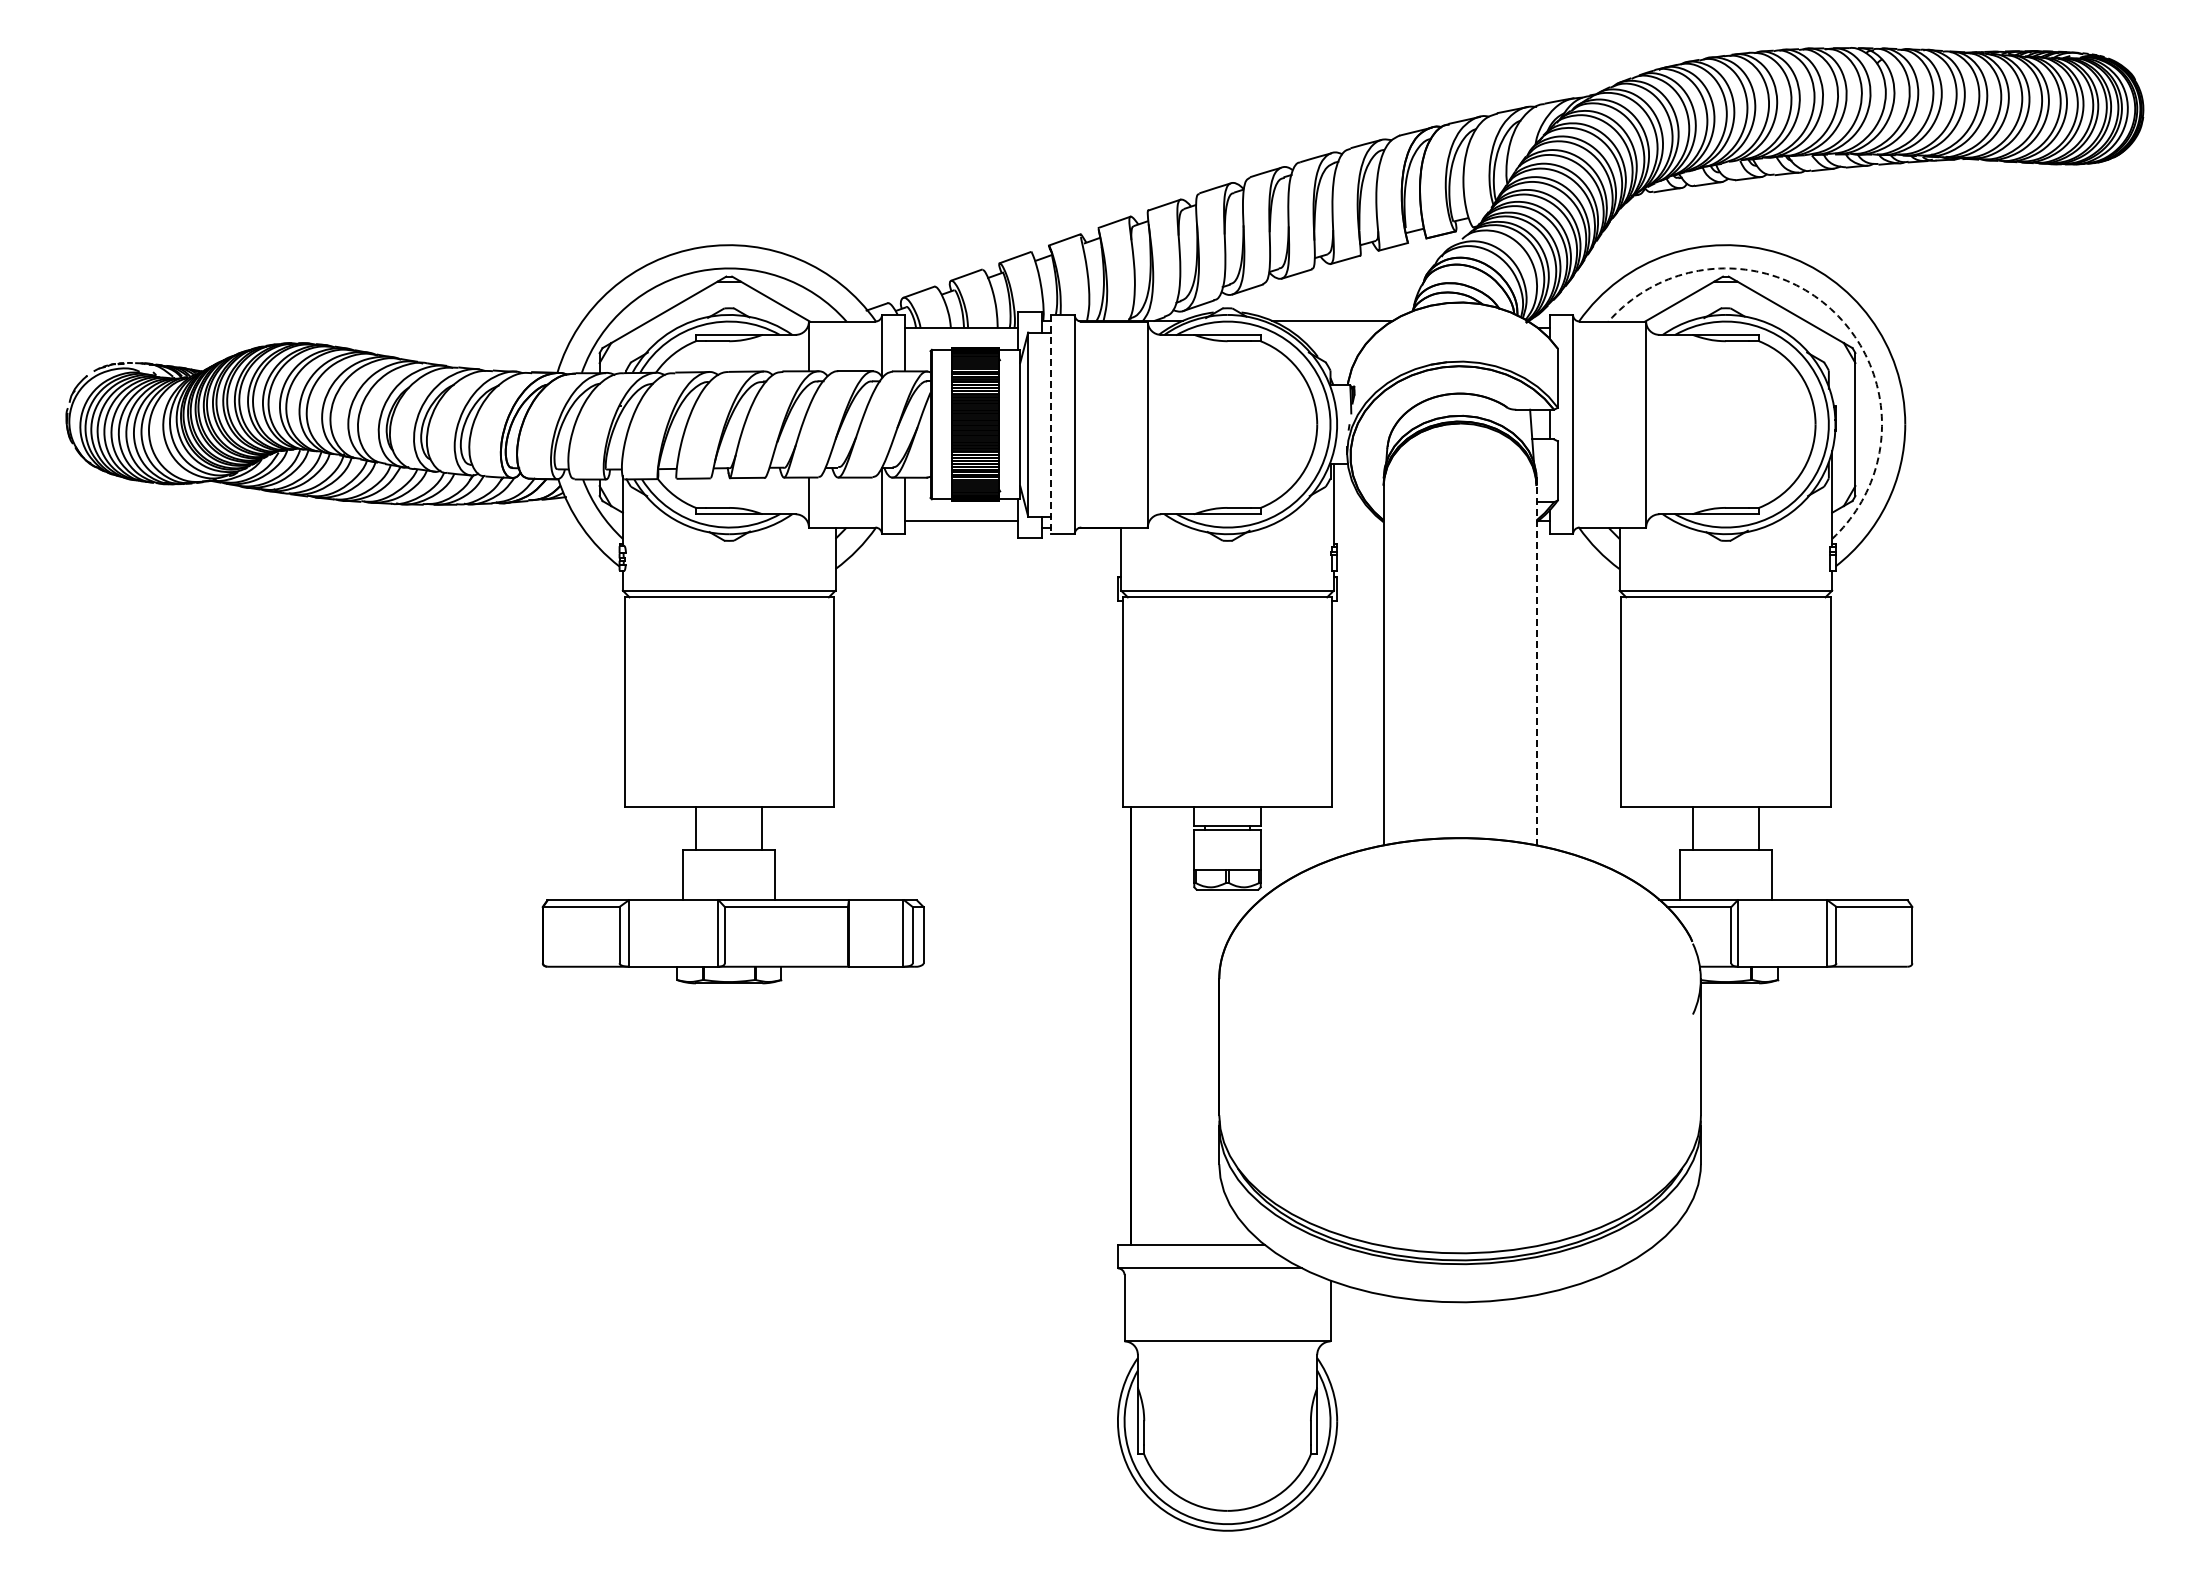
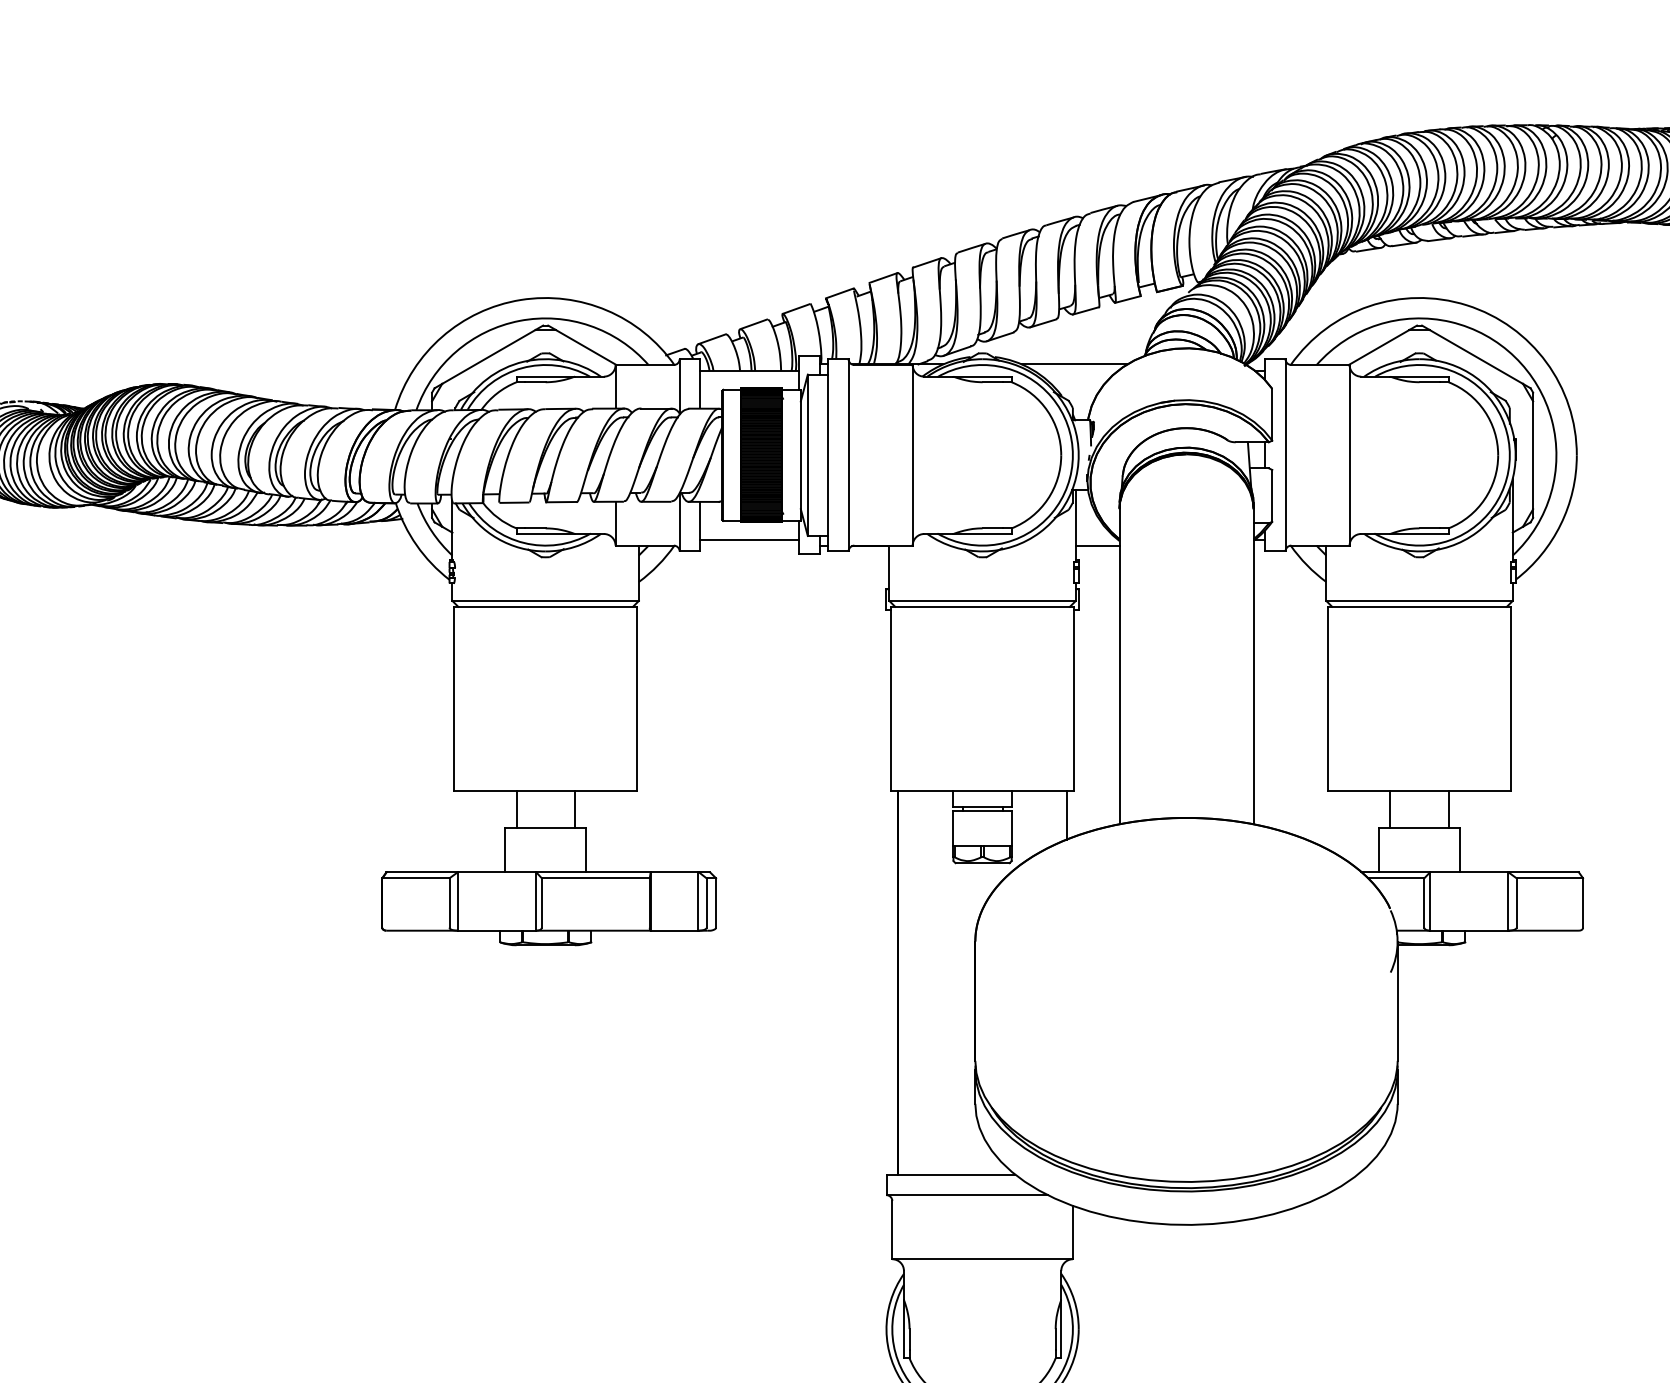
arc: (1834, 312) -> (1514, 357), dashed -> solid
line: (1051, 424) -> (828, 455), dashed -> solid
line: (1358, 528) -> (1097, 546), added
line: (1536, 665) -> (1253, 666), dashed -> solid
line: (1323, 834) -> (1066, 814), added

